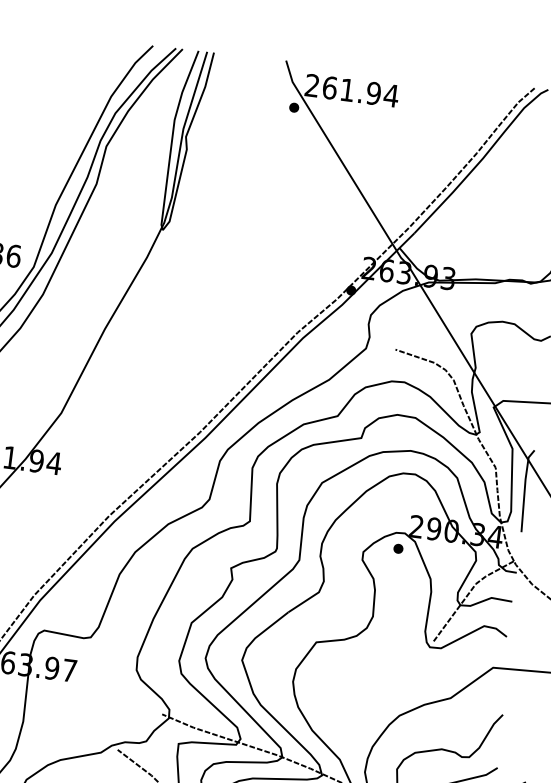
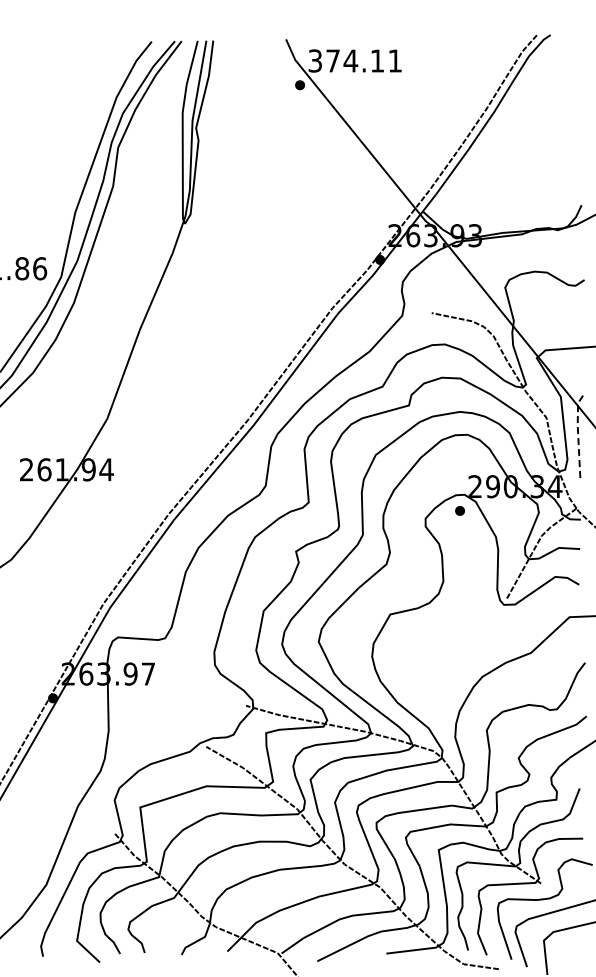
text: (352, 90) -> (355, 60), 261.94 -> 374.11
line: (525, 489) -> (578, 435), solid -> dashed

